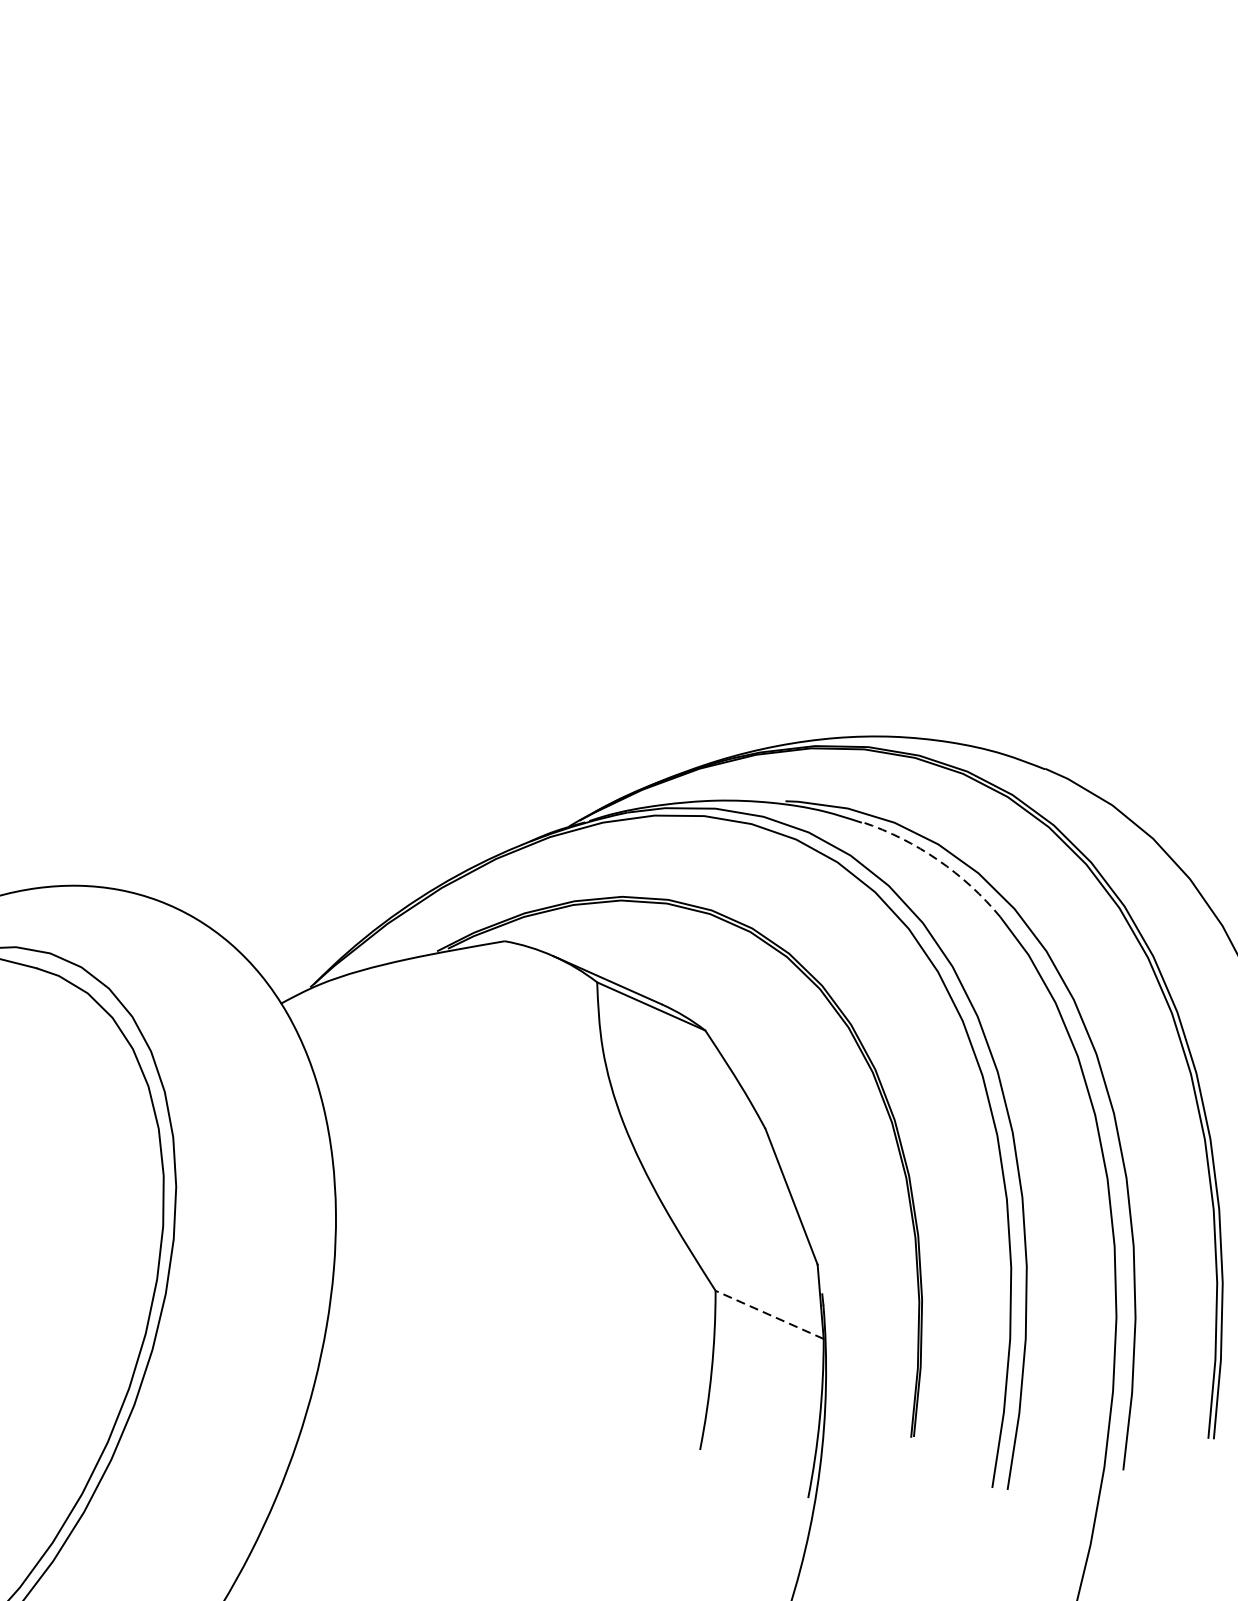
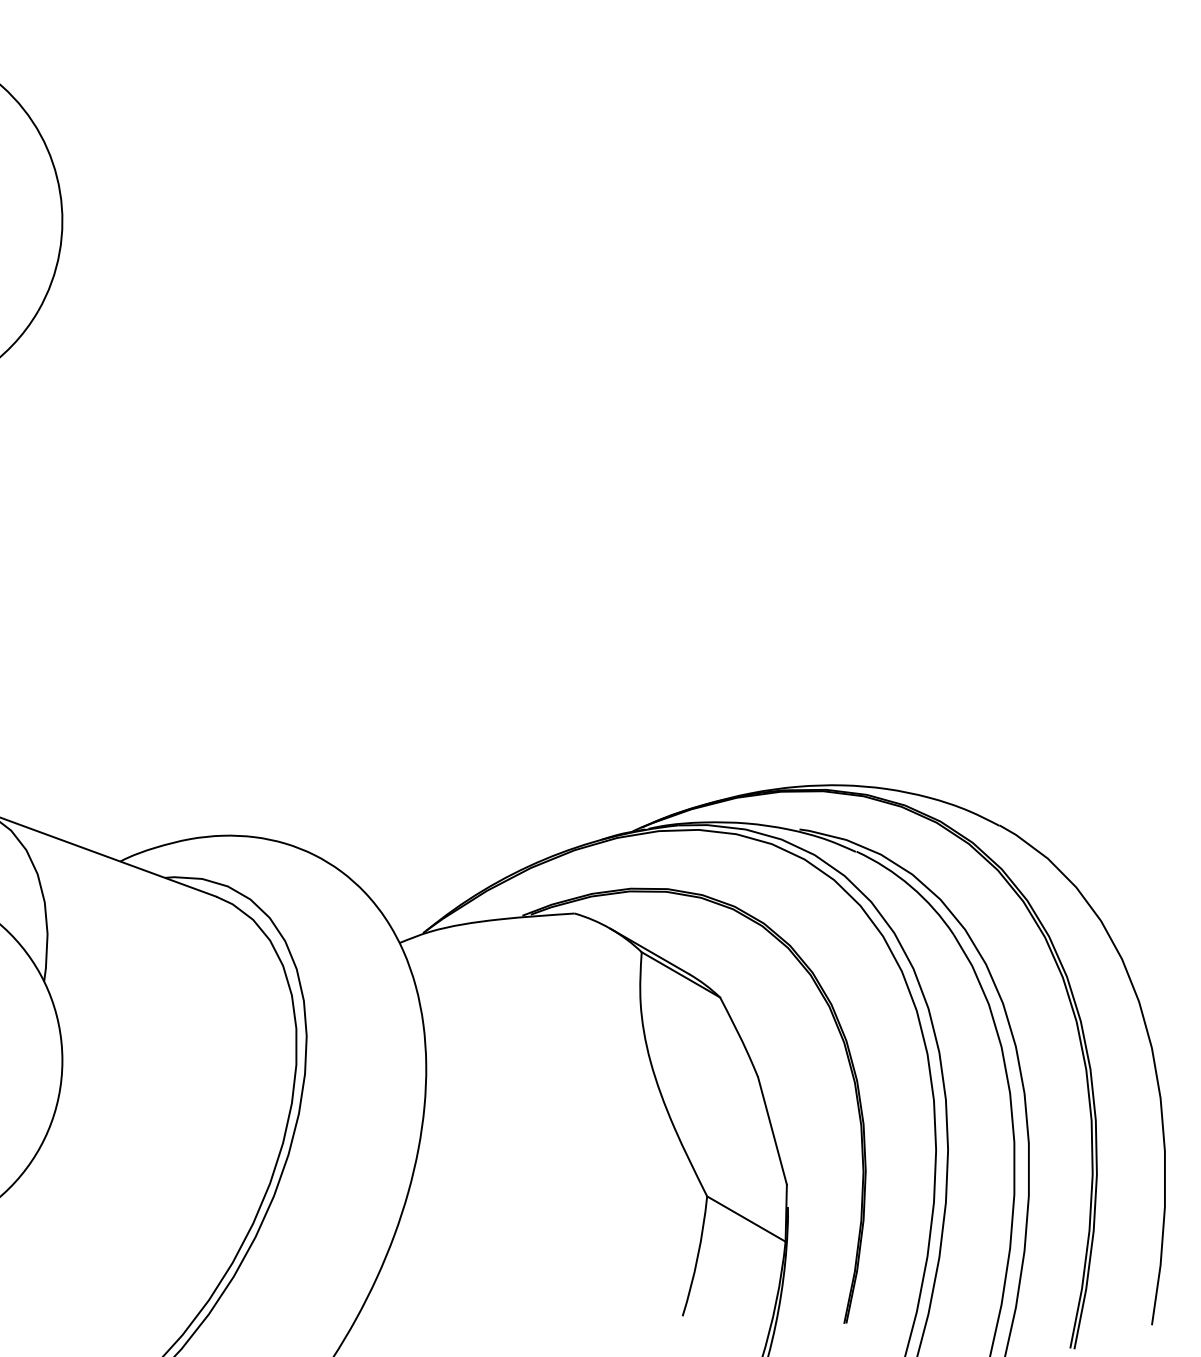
arc: (937, 860) -> (910, 886), dashed -> solid
line: (768, 1314) -> (745, 1218), dashed -> solid

